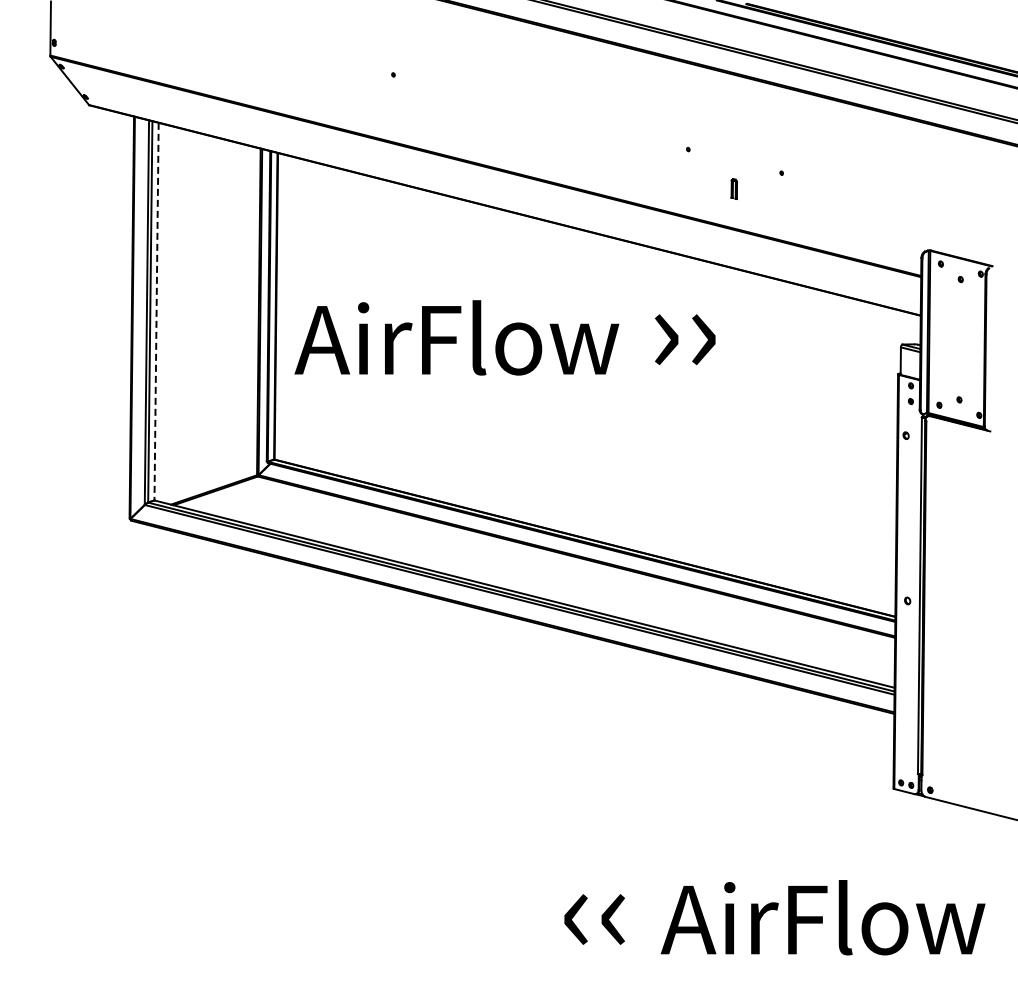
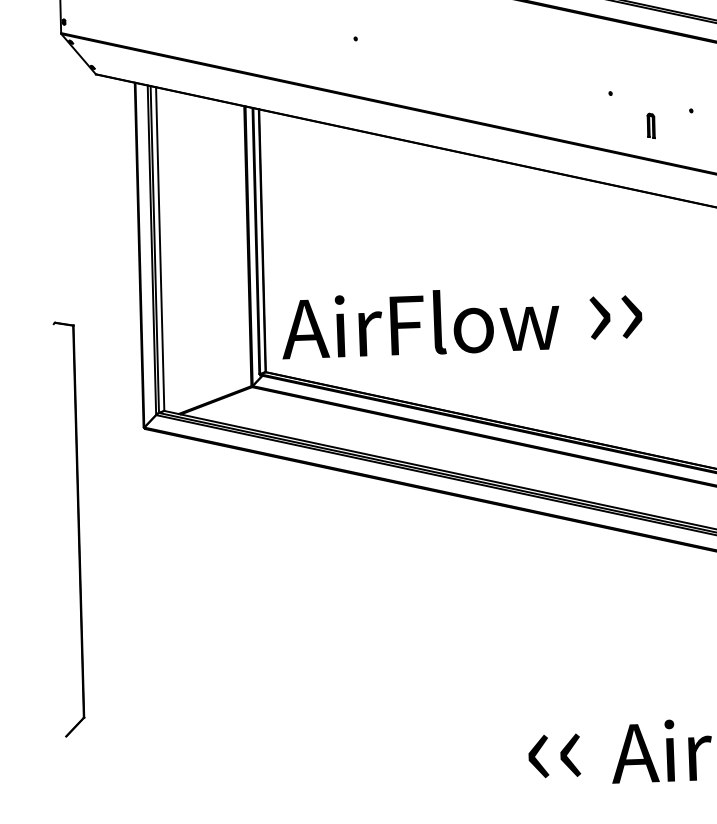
part: (734, 188) -> (651, 125), size x1.43
line: (156, 311) -> (160, 248), dashed -> solid
text: (504, 337) -> (461, 321), moved
part: (48, 634) -> (77, 529), added

